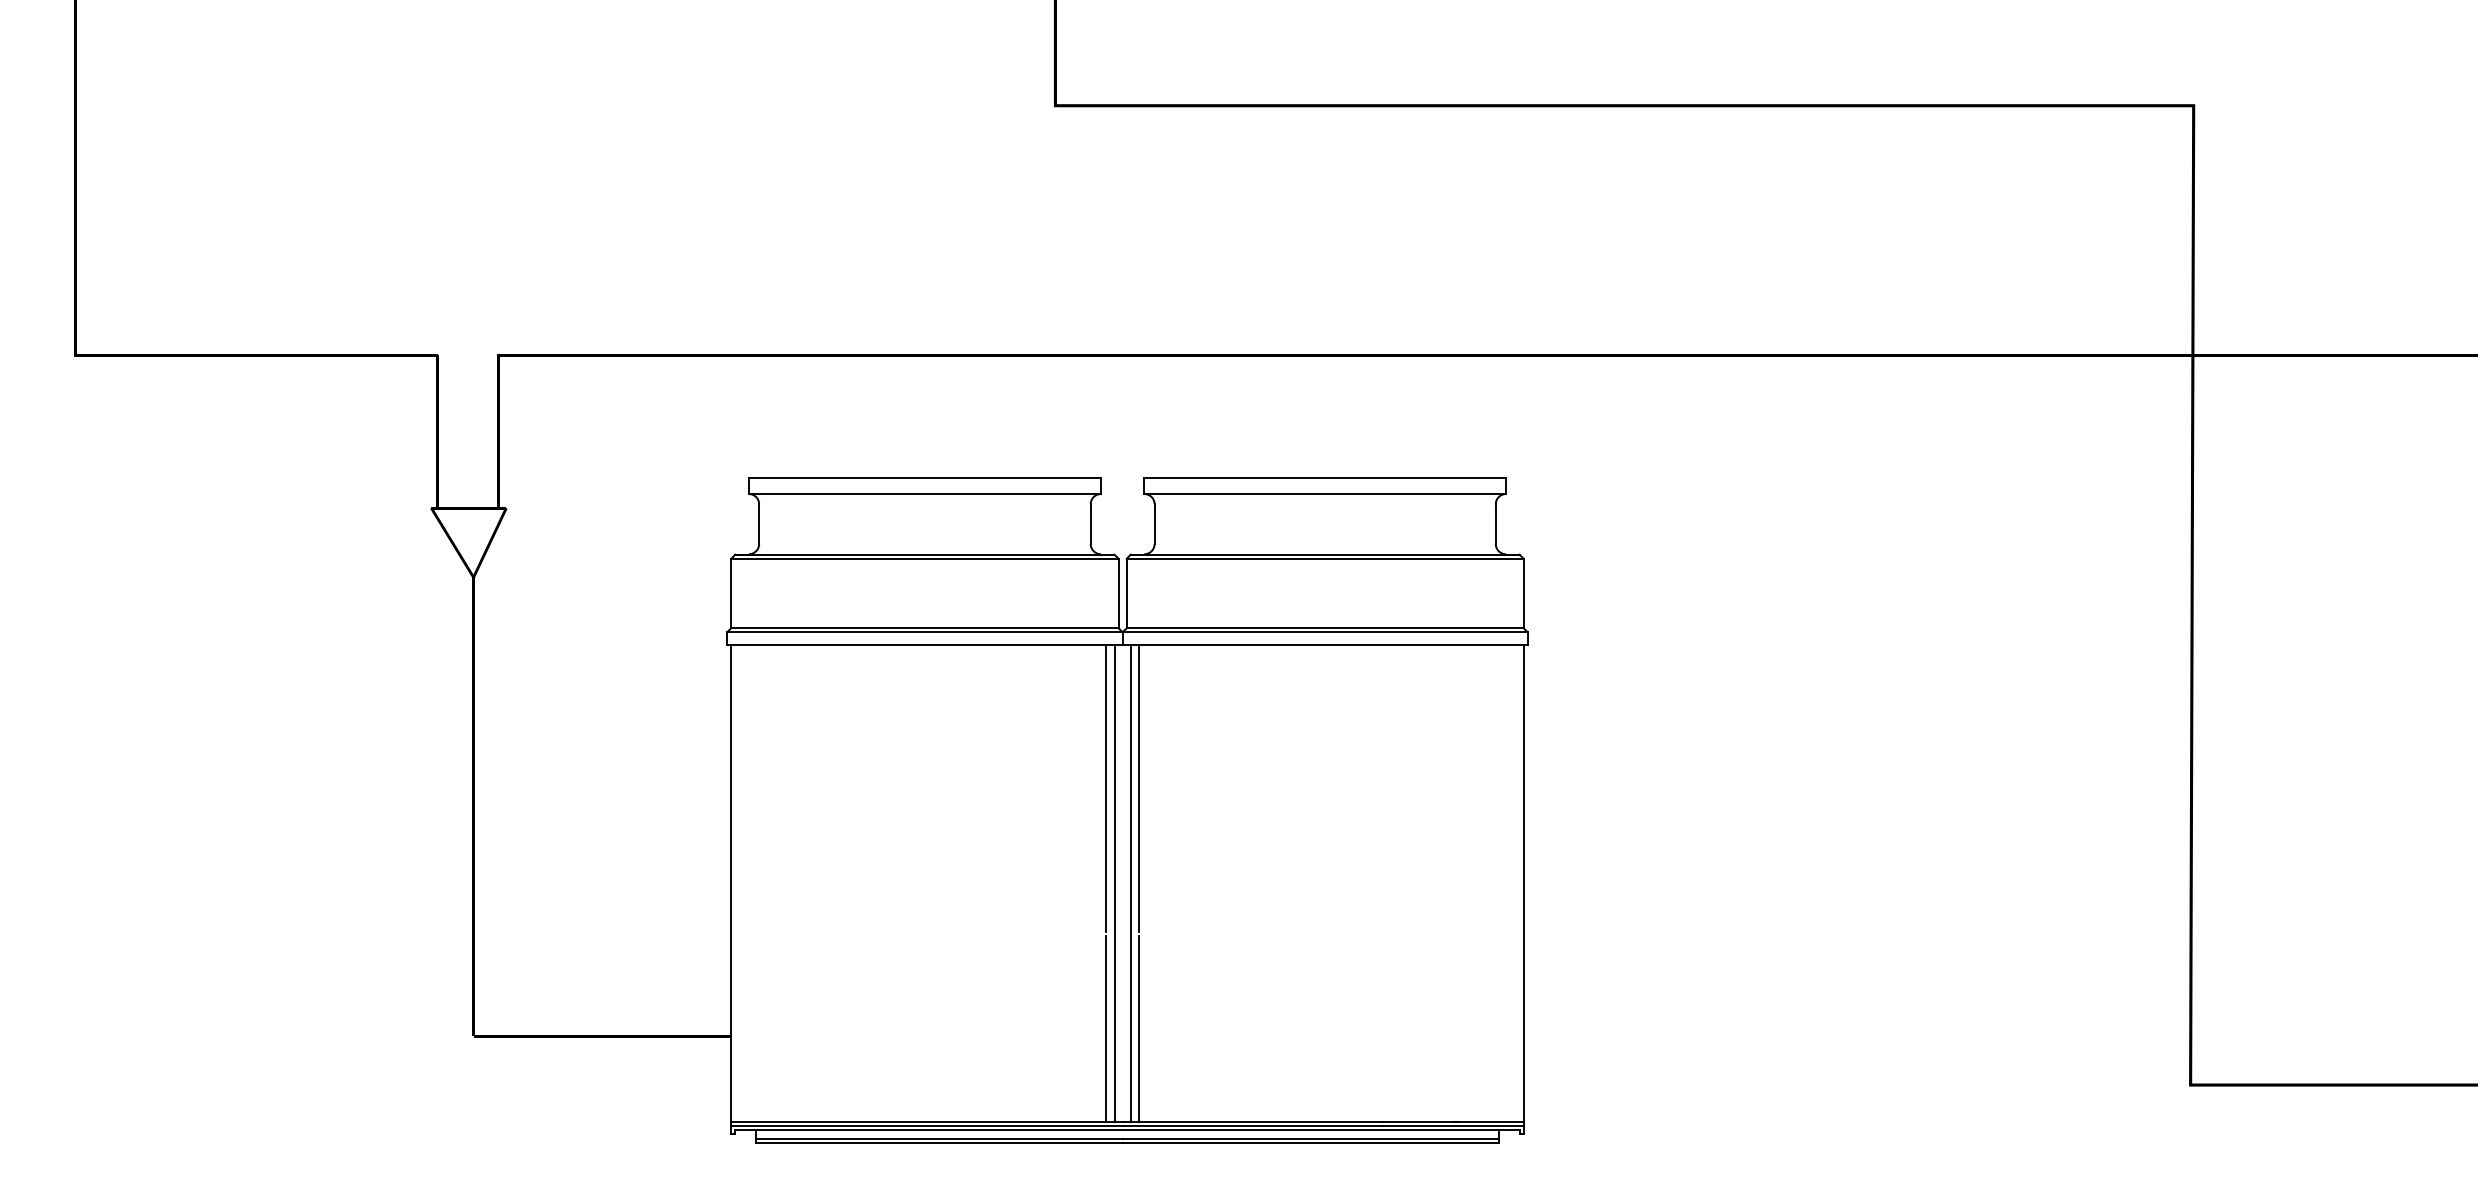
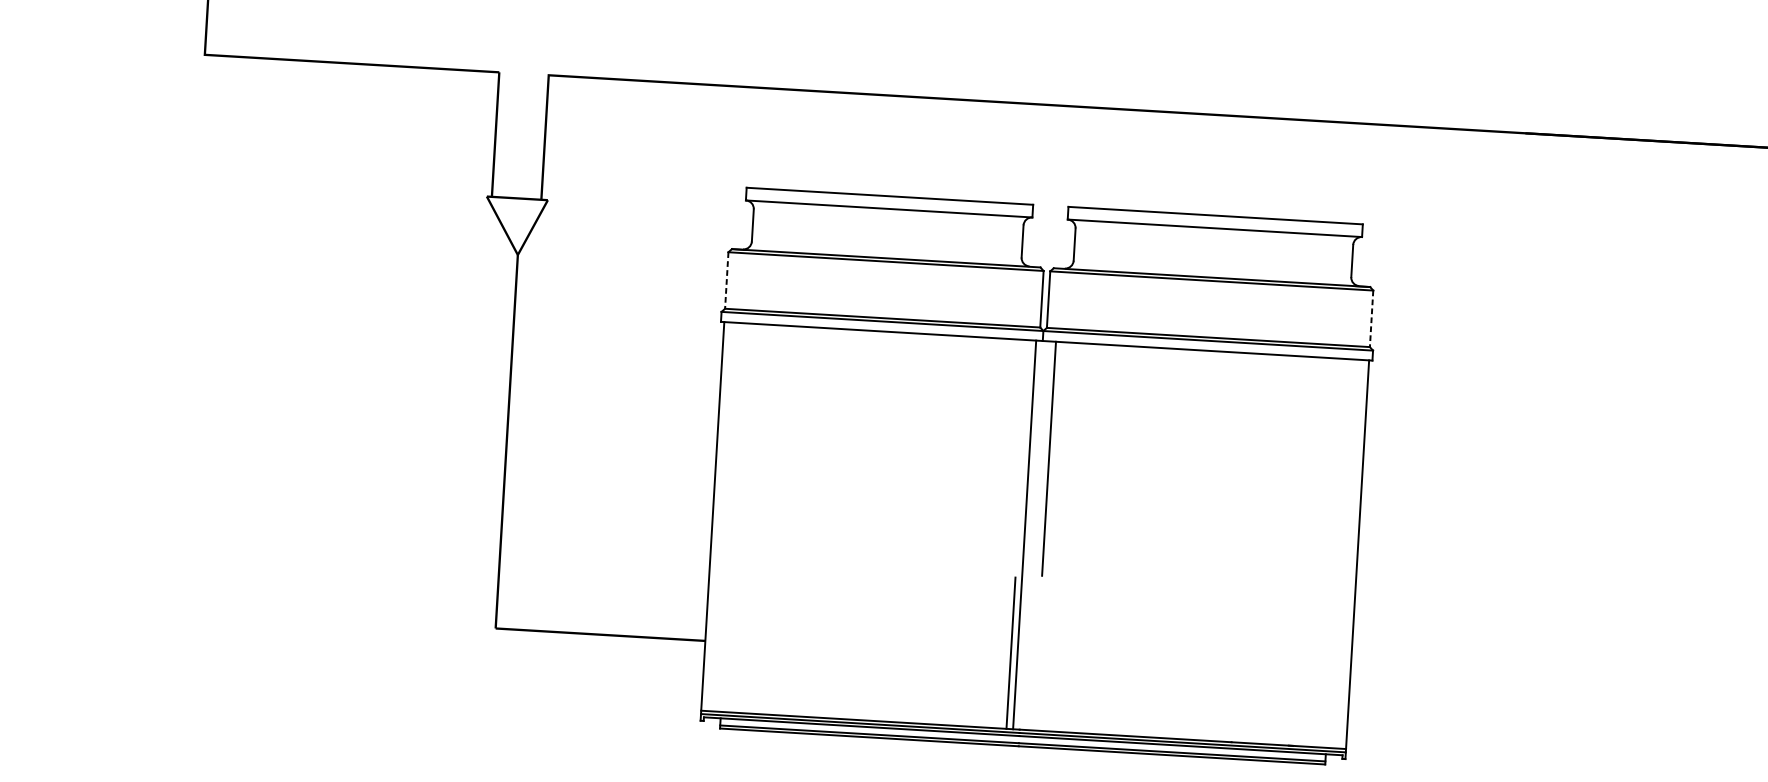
line: (731, 593) -> (726, 280), solid -> dashed
line: (1523, 593) -> (1371, 318), solid -> dashed
line: (1106, 788) -> (1022, 457), removed
line: (1130, 883) -> (1037, 535), removed
line: (1138, 1029) -> (1037, 655), removed

